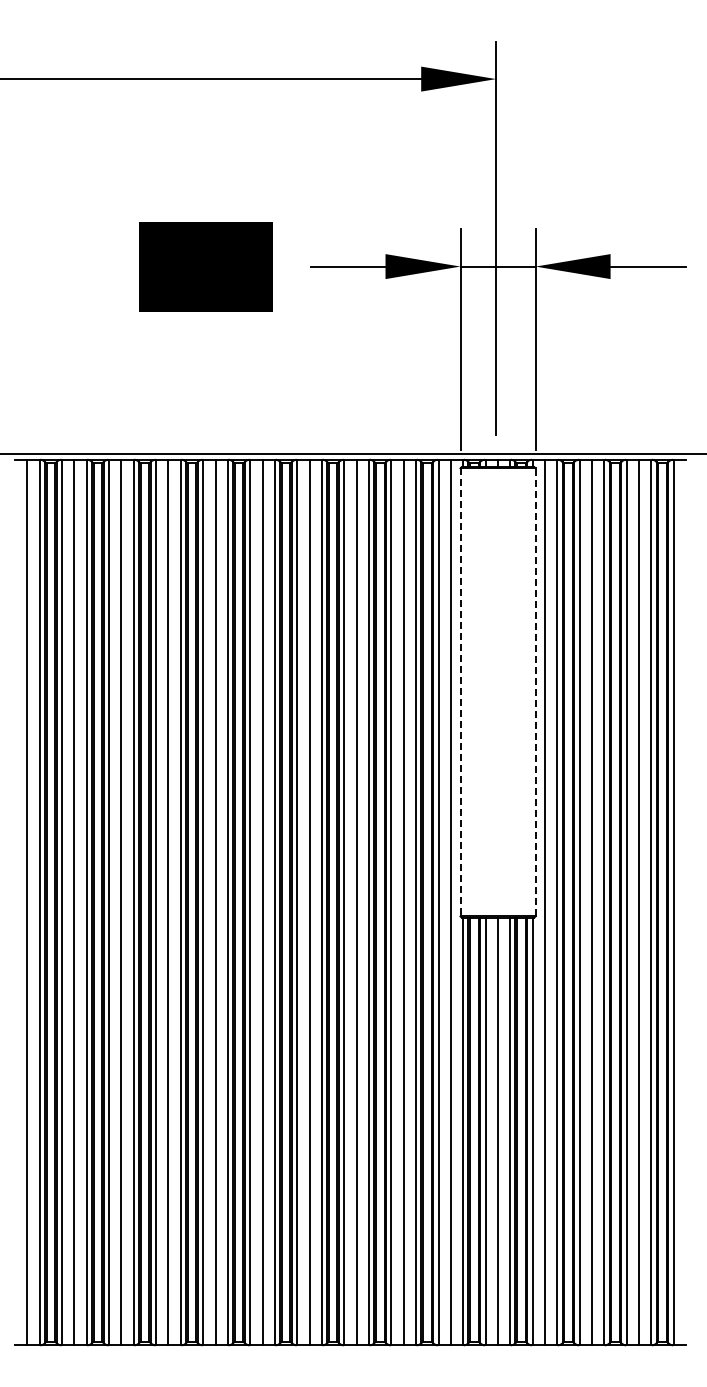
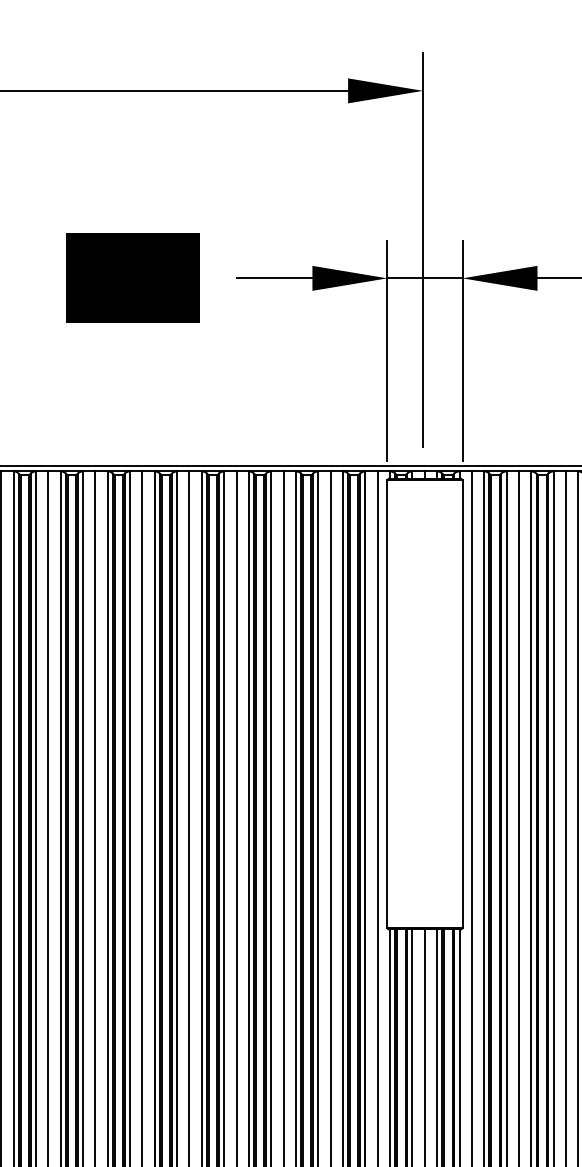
line: (535, 691) -> (462, 703), dashed -> solid
line: (460, 692) -> (387, 704), dashed -> solid

